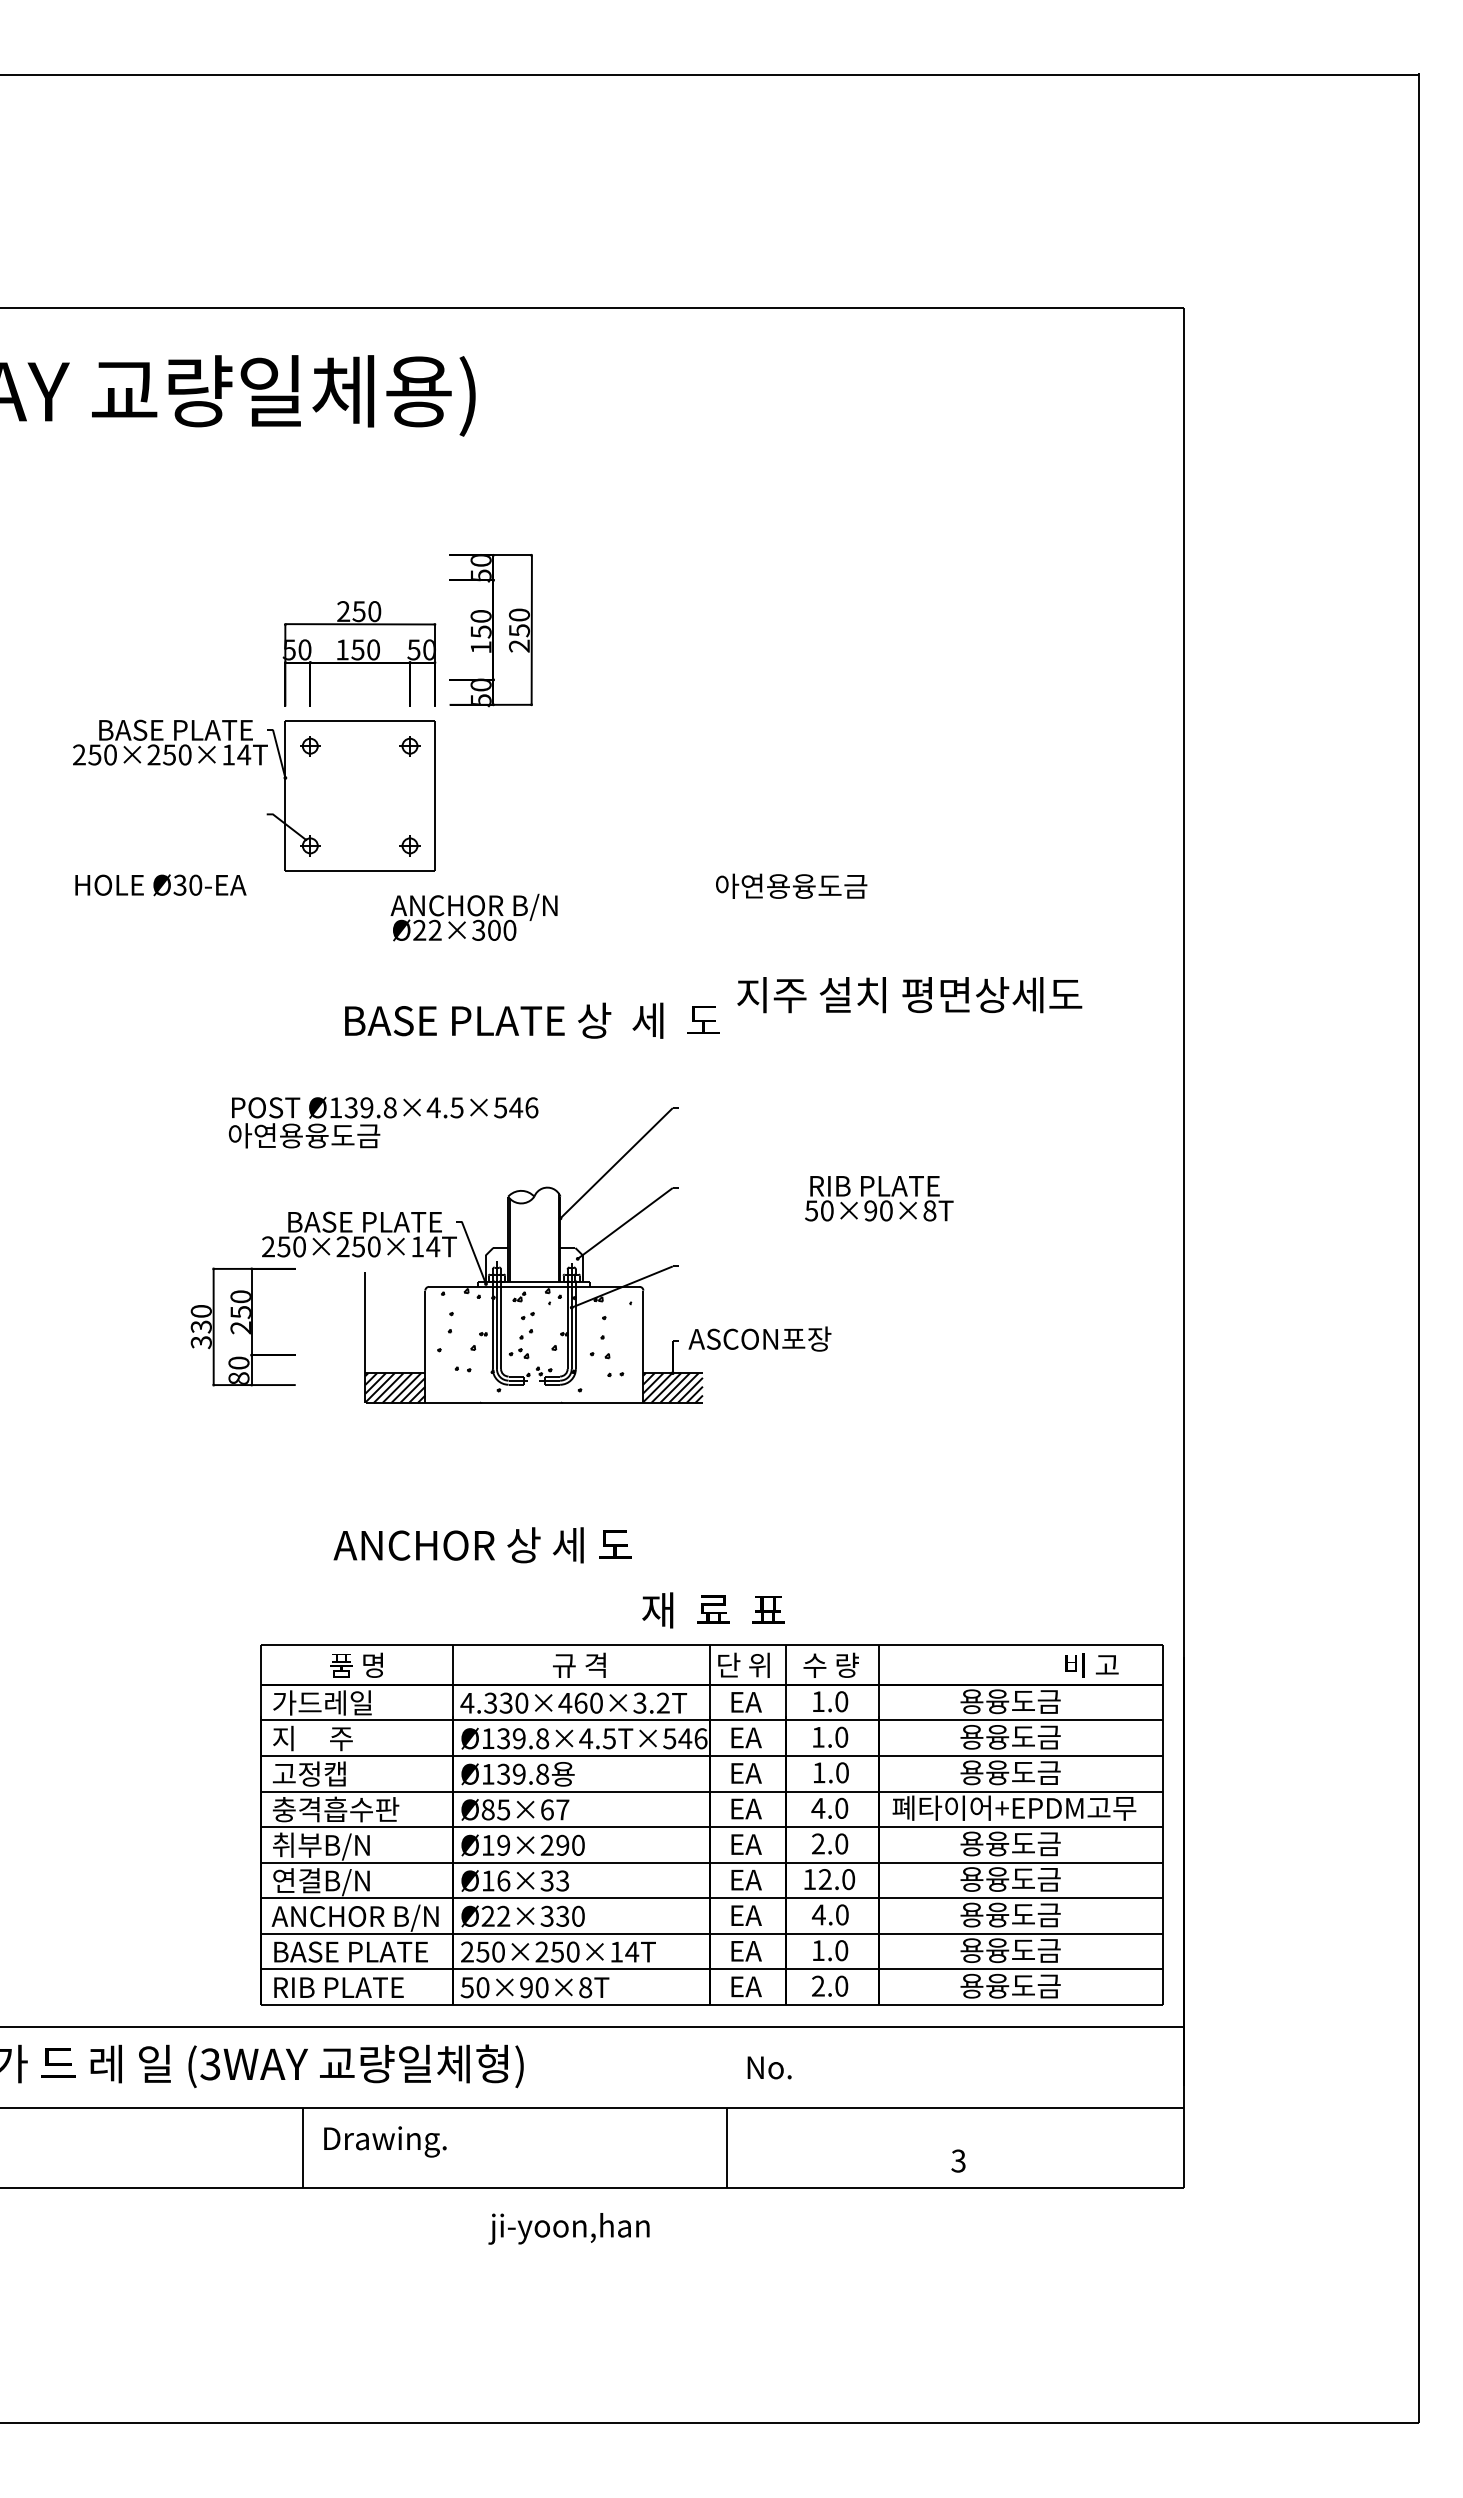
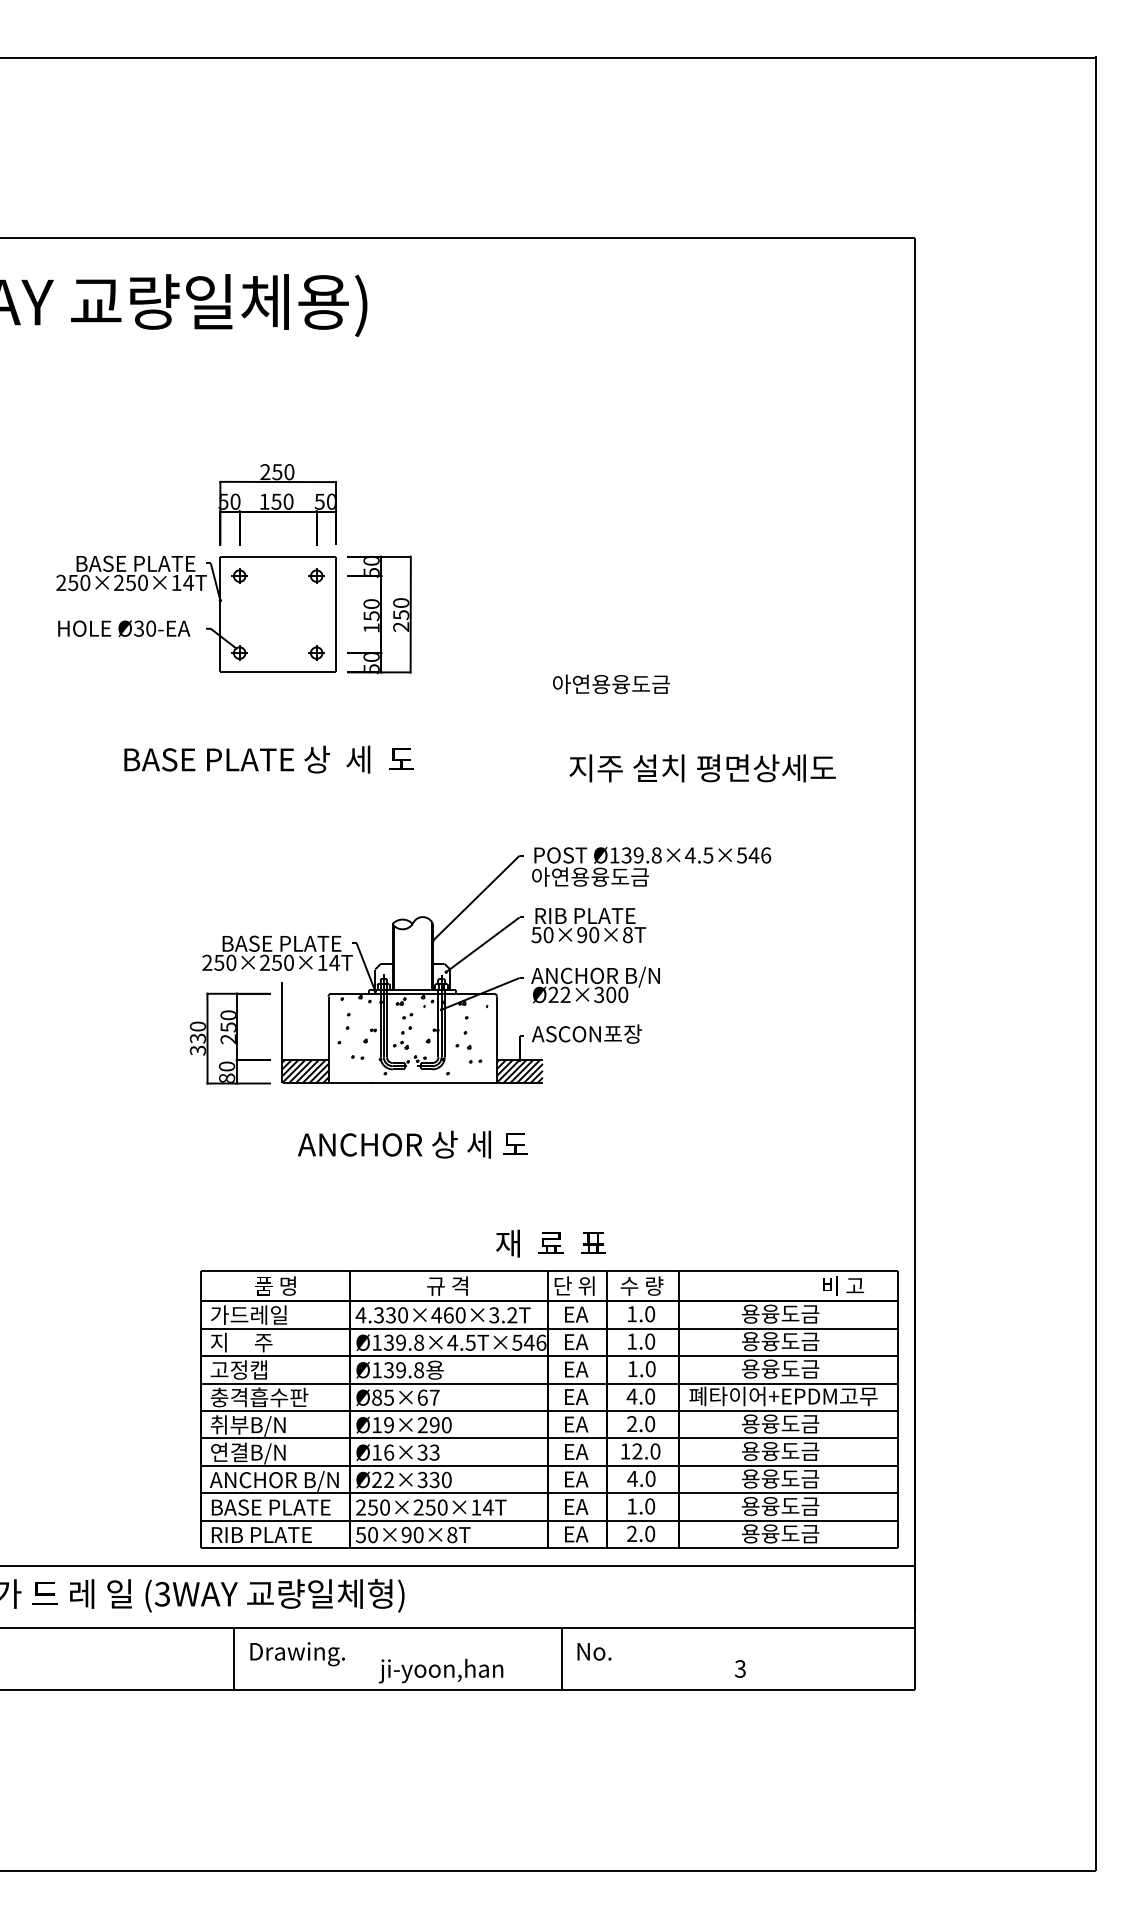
part: (490, 630) -> (378, 614), moved
text: (160, 885) -> (123, 628), moved
text: (473, 917) -> (595, 984), moved
text: (532, 1020) -> (269, 759), moved
text: (383, 1122) -> (651, 866), moved
text: (879, 1198) -> (588, 925), moved
part: (242, 1326) -> (229, 1038), moved
text: (482, 1545) -> (412, 1144), moved
text: (769, 2067) -> (594, 1651), moved
text: (568, 2228) -> (440, 1670), moved

